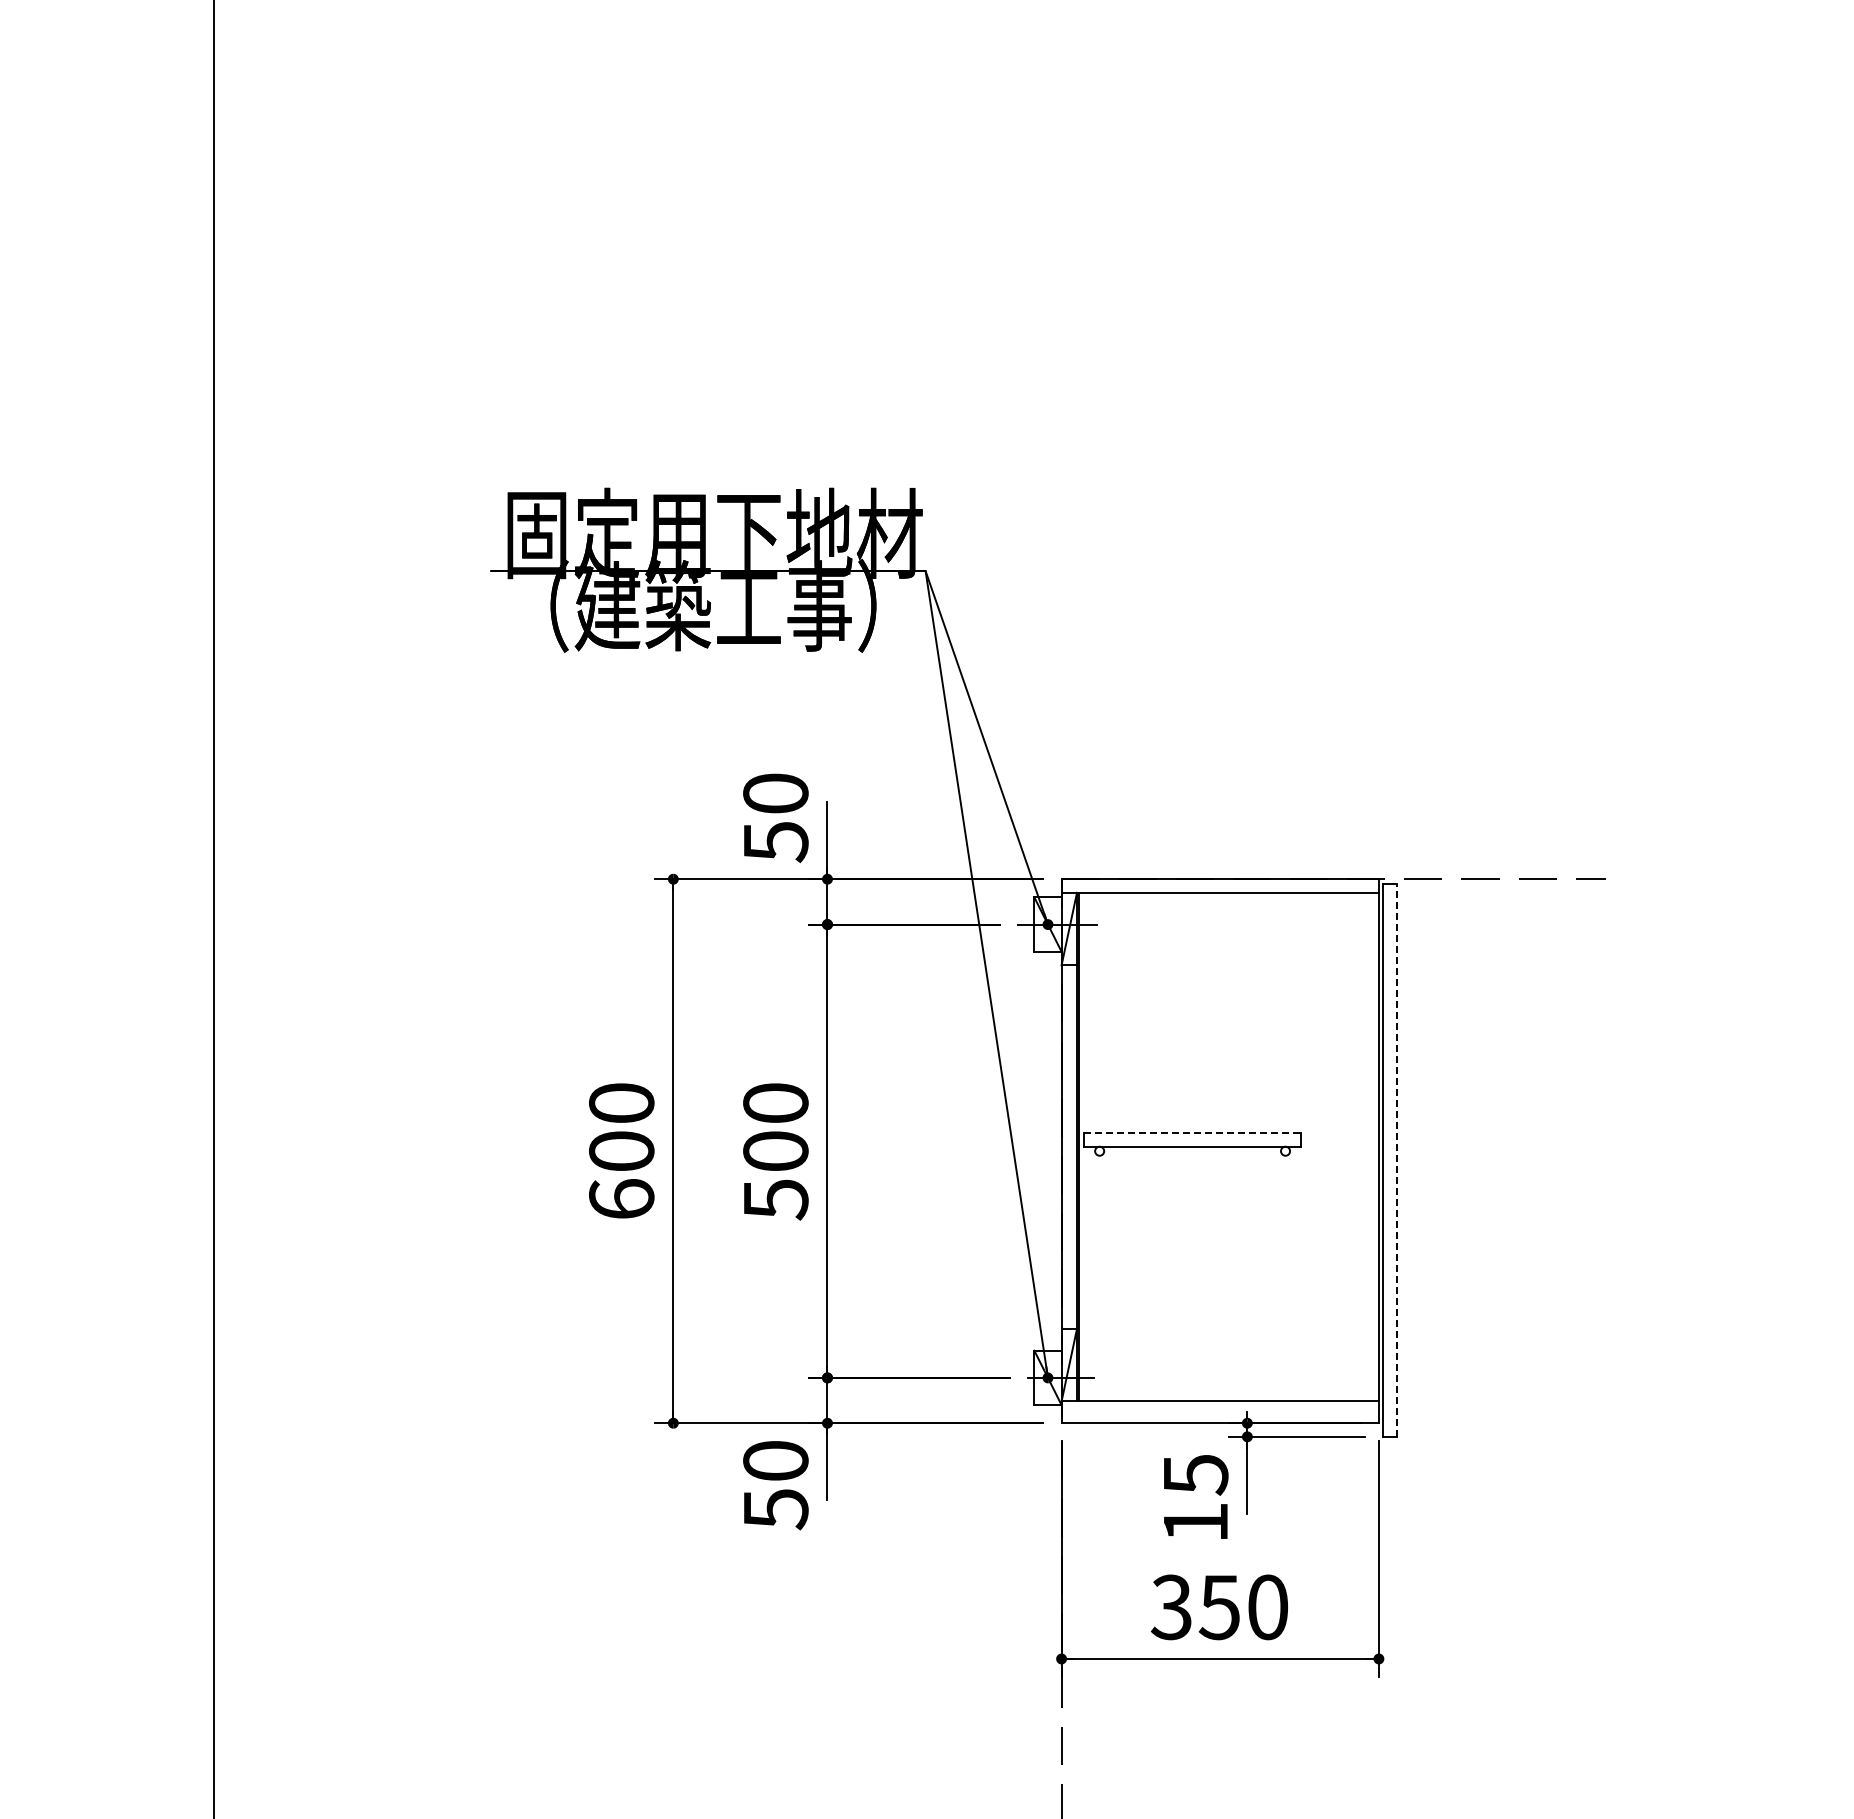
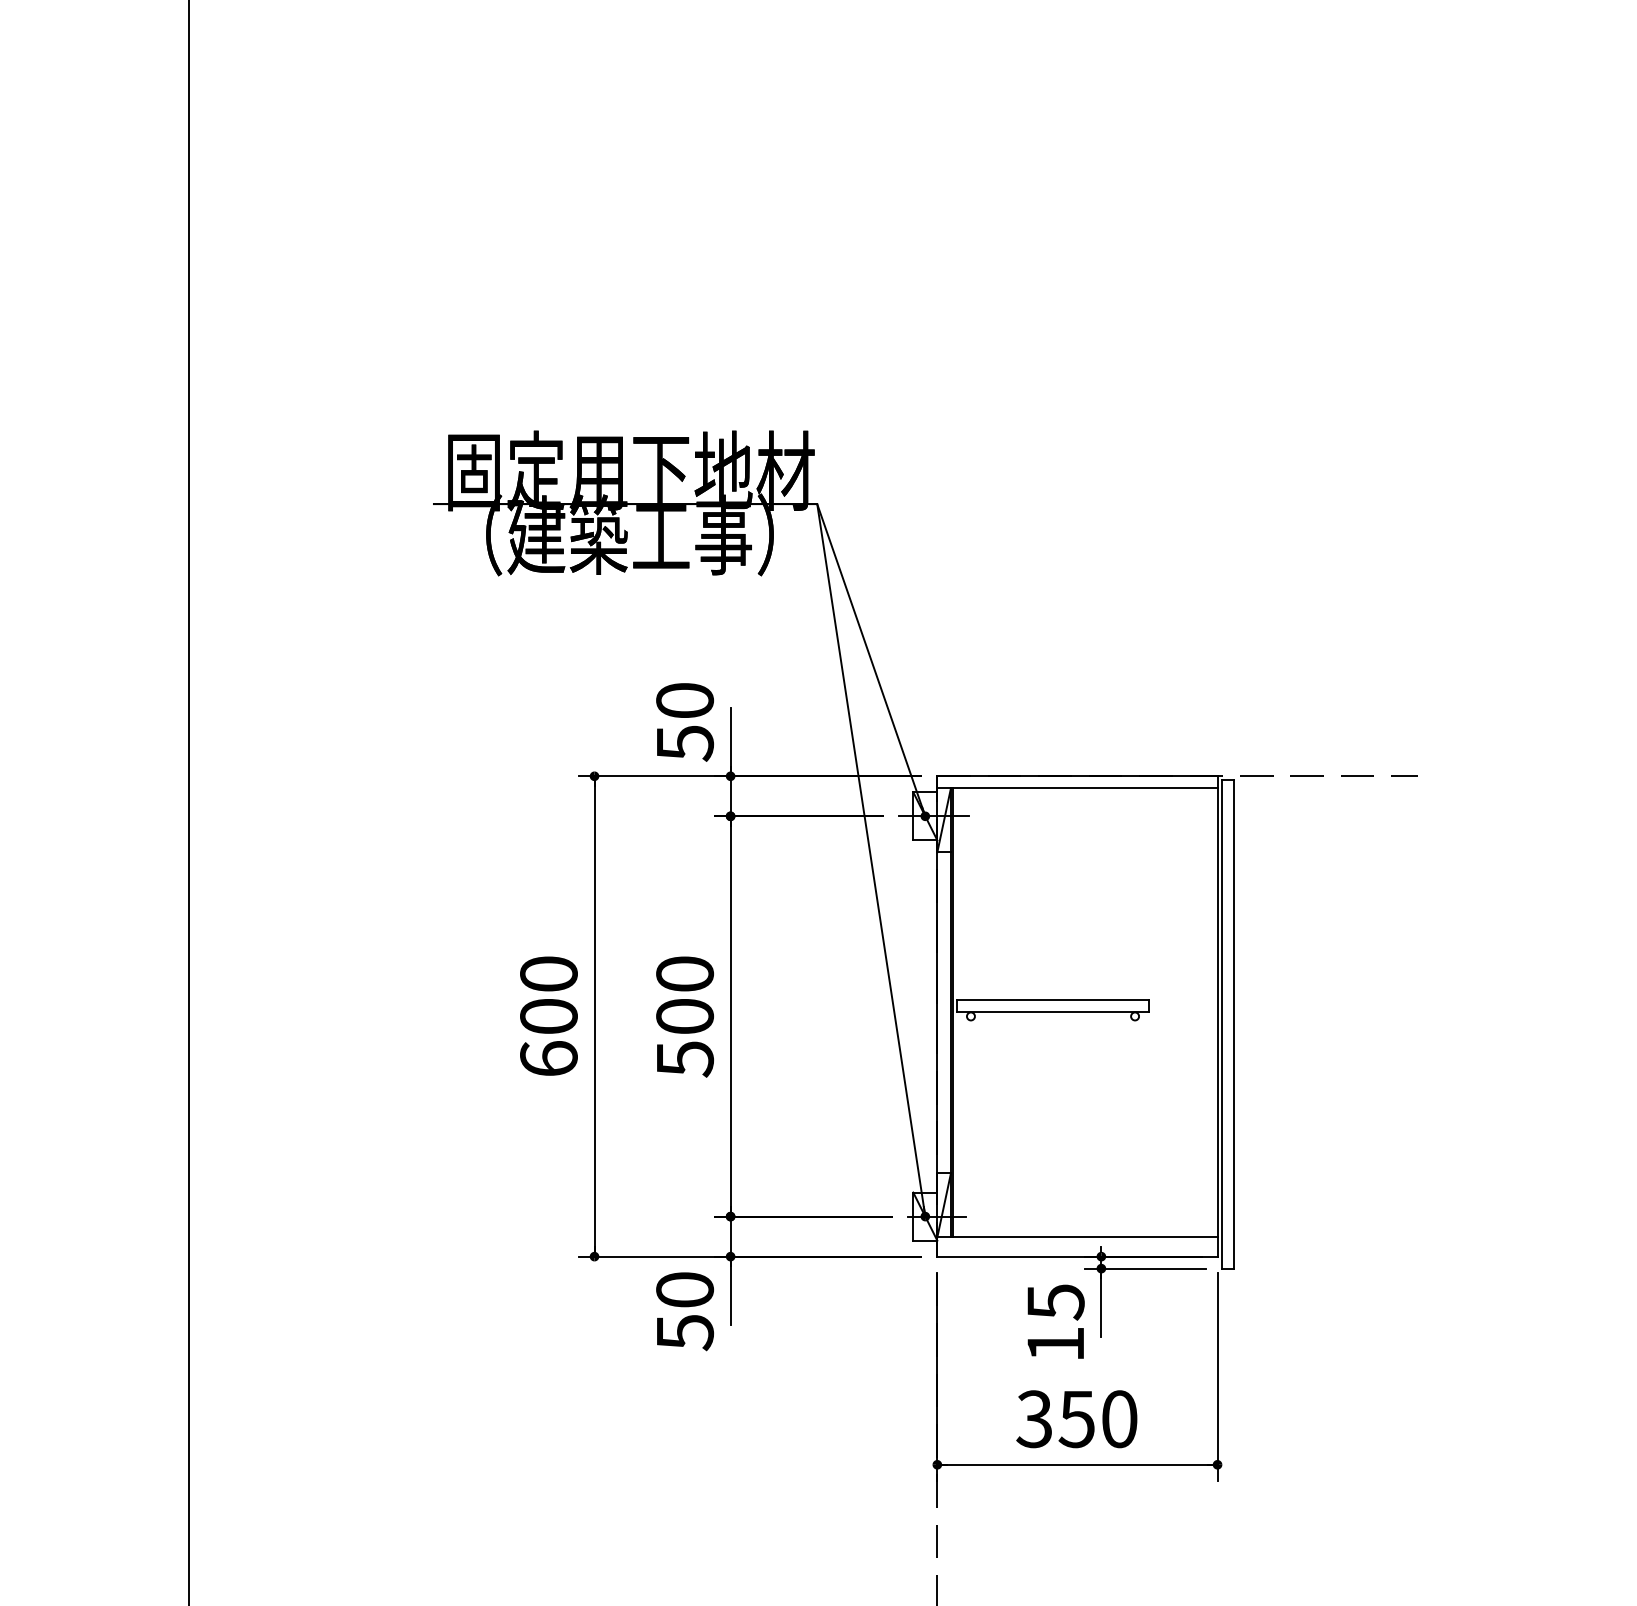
line: (1192, 1133) -> (1052, 1000), dashed -> solid
line: (1397, 1160) -> (1233, 1024), dashed -> solid

